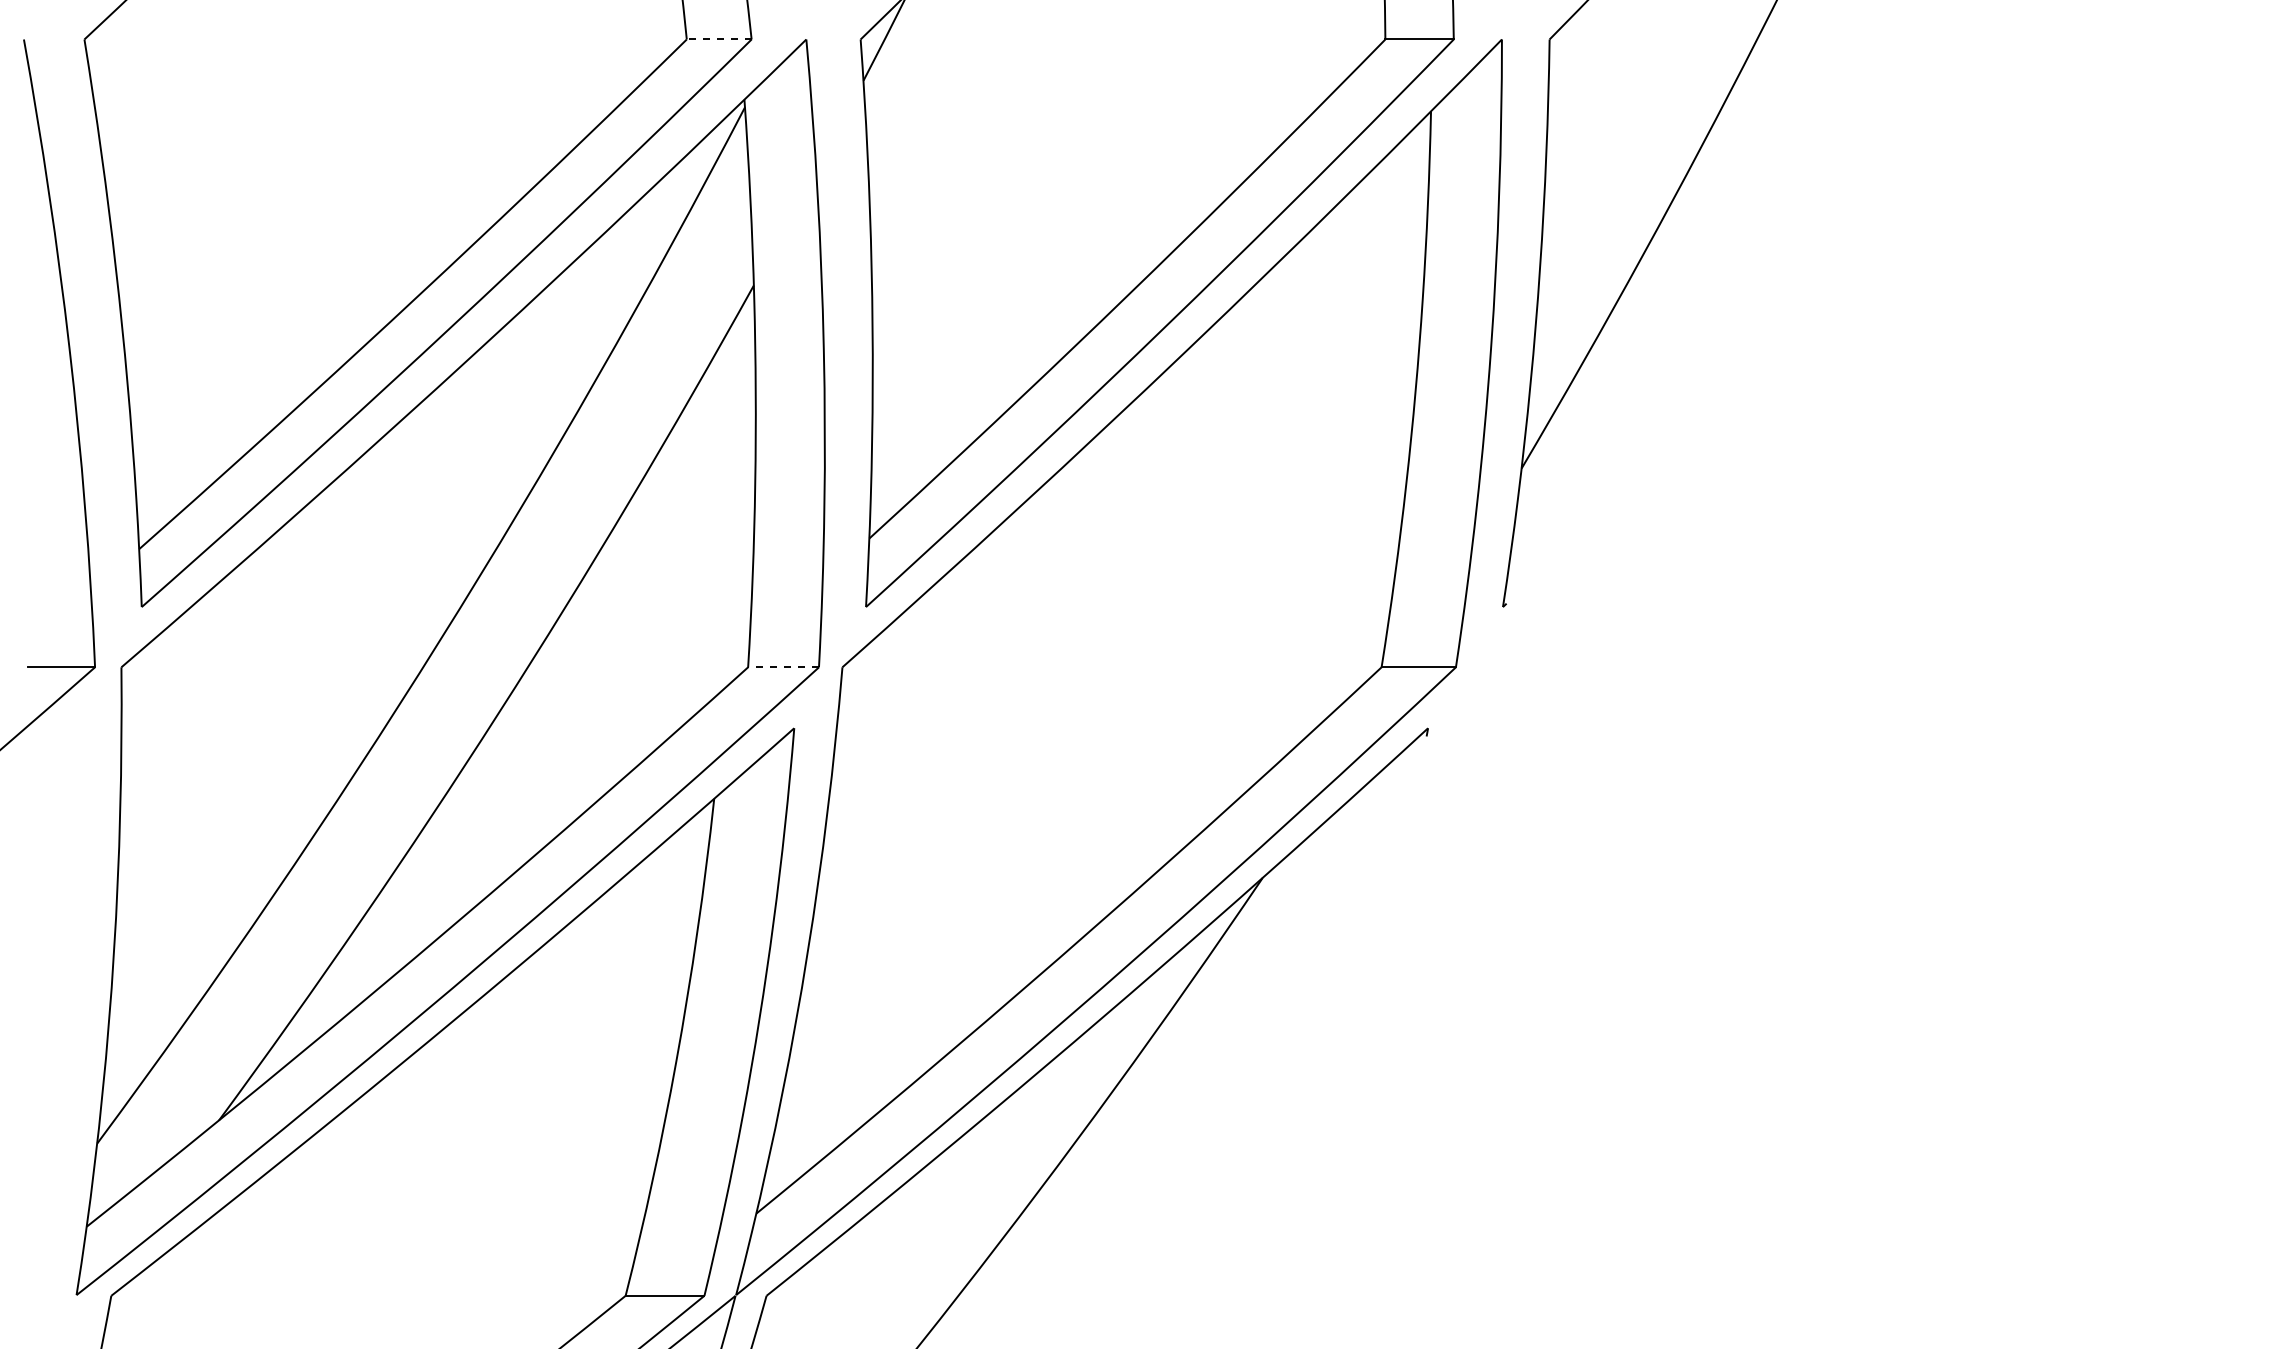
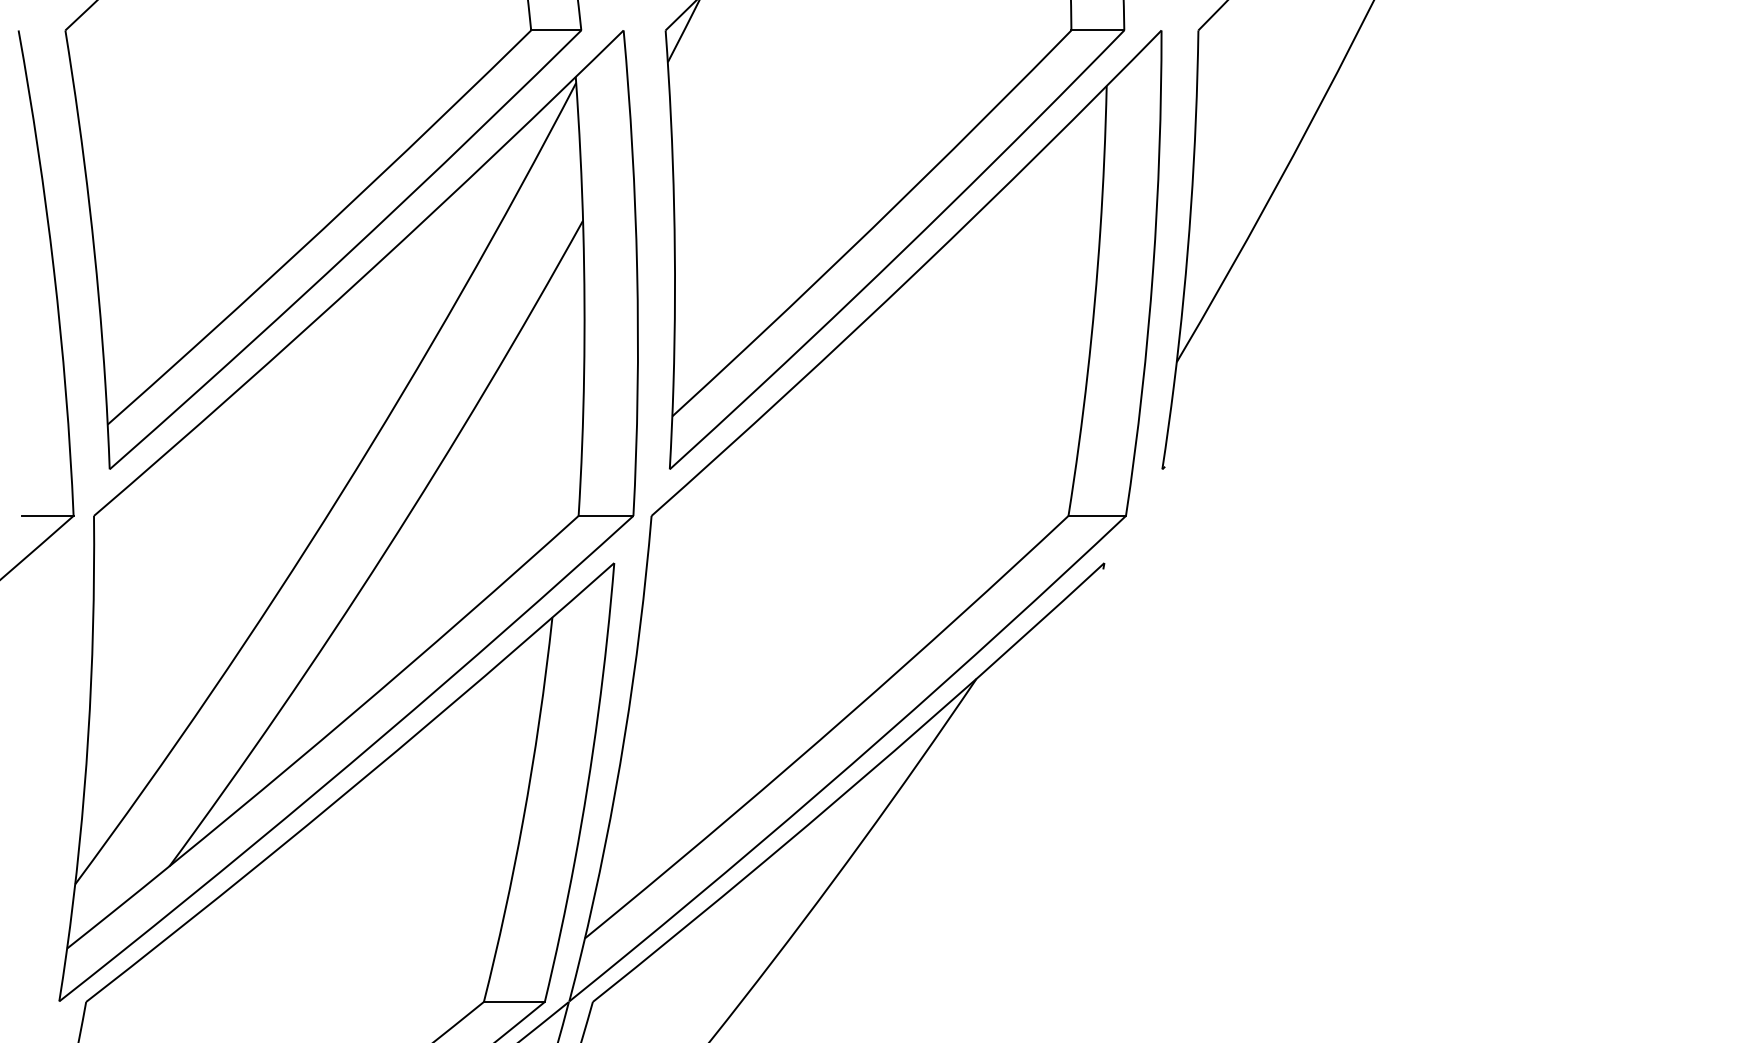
line: (718, 39) -> (555, 30), dashed -> solid
line: (783, 667) -> (605, 516), dashed -> solid

